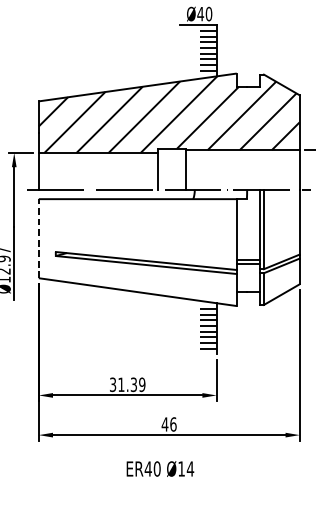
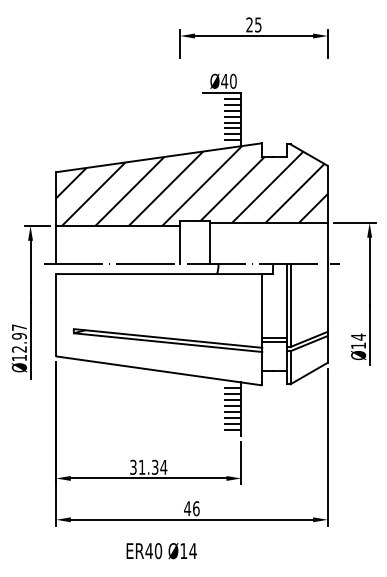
line: (39, 237) -> (56, 314), dashed -> solid
text: (141, 383) -> (163, 466), 31.39 -> 31.34
text: (160, 468) -> (161, 550), moved

